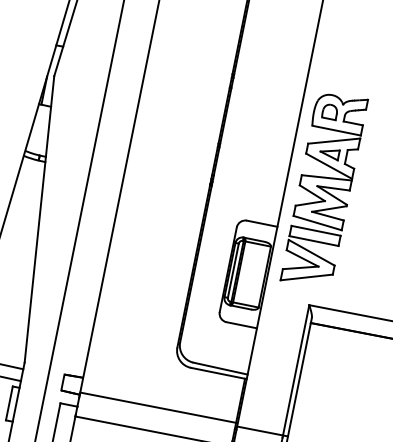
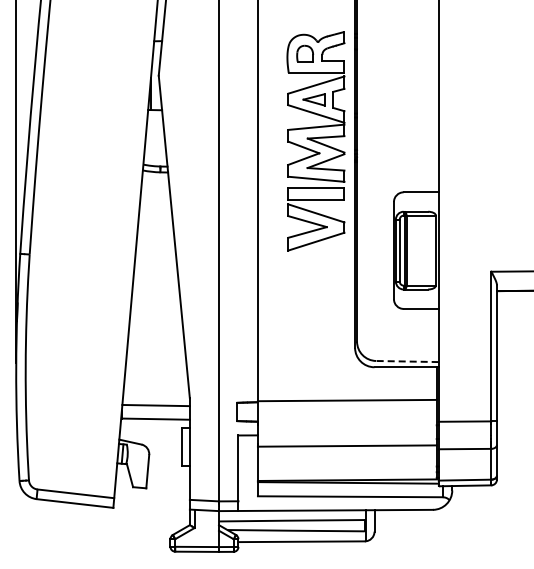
part: (323, 190) -> (315, 141), moved
line: (219, 368) -> (406, 361), solid -> dashed
line: (157, 407) -> (346, 400), moved

